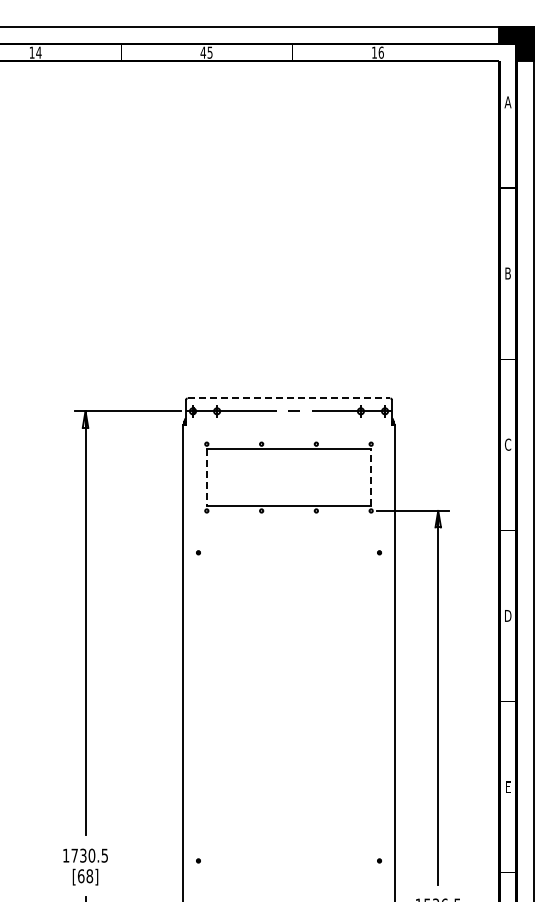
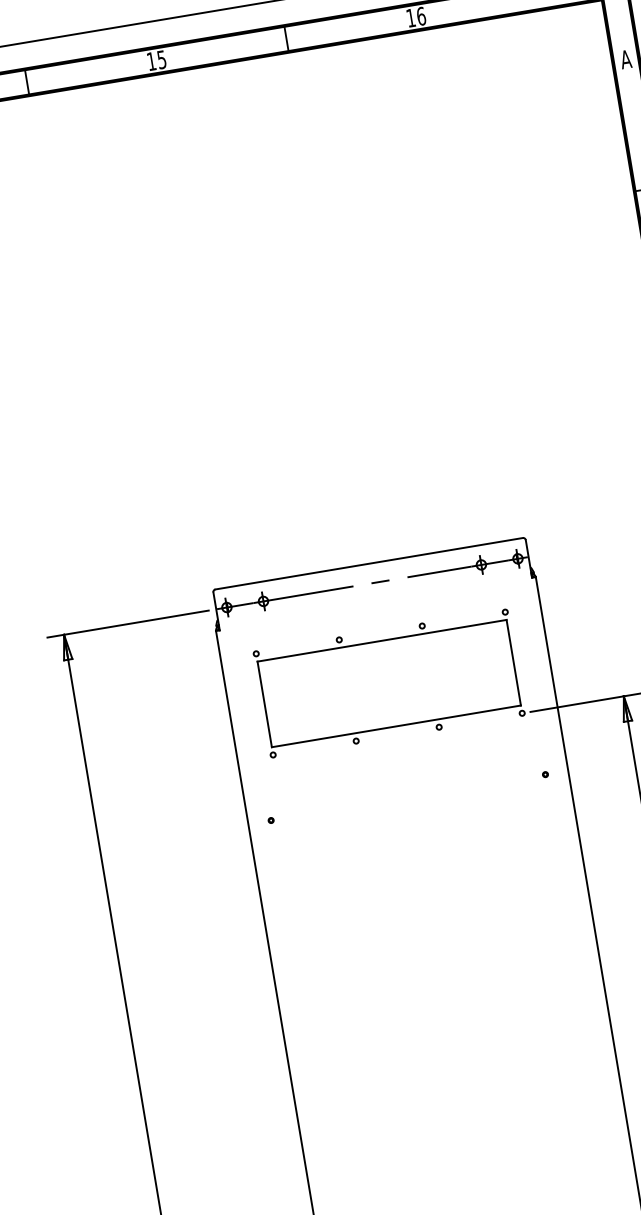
text: (203, 52) -> (151, 61), 45 -> 15
line: (289, 398) -> (369, 563), dashed -> solid
line: (371, 477) -> (514, 662), dashed -> solid
line: (206, 478) -> (264, 705), dashed -> solid

